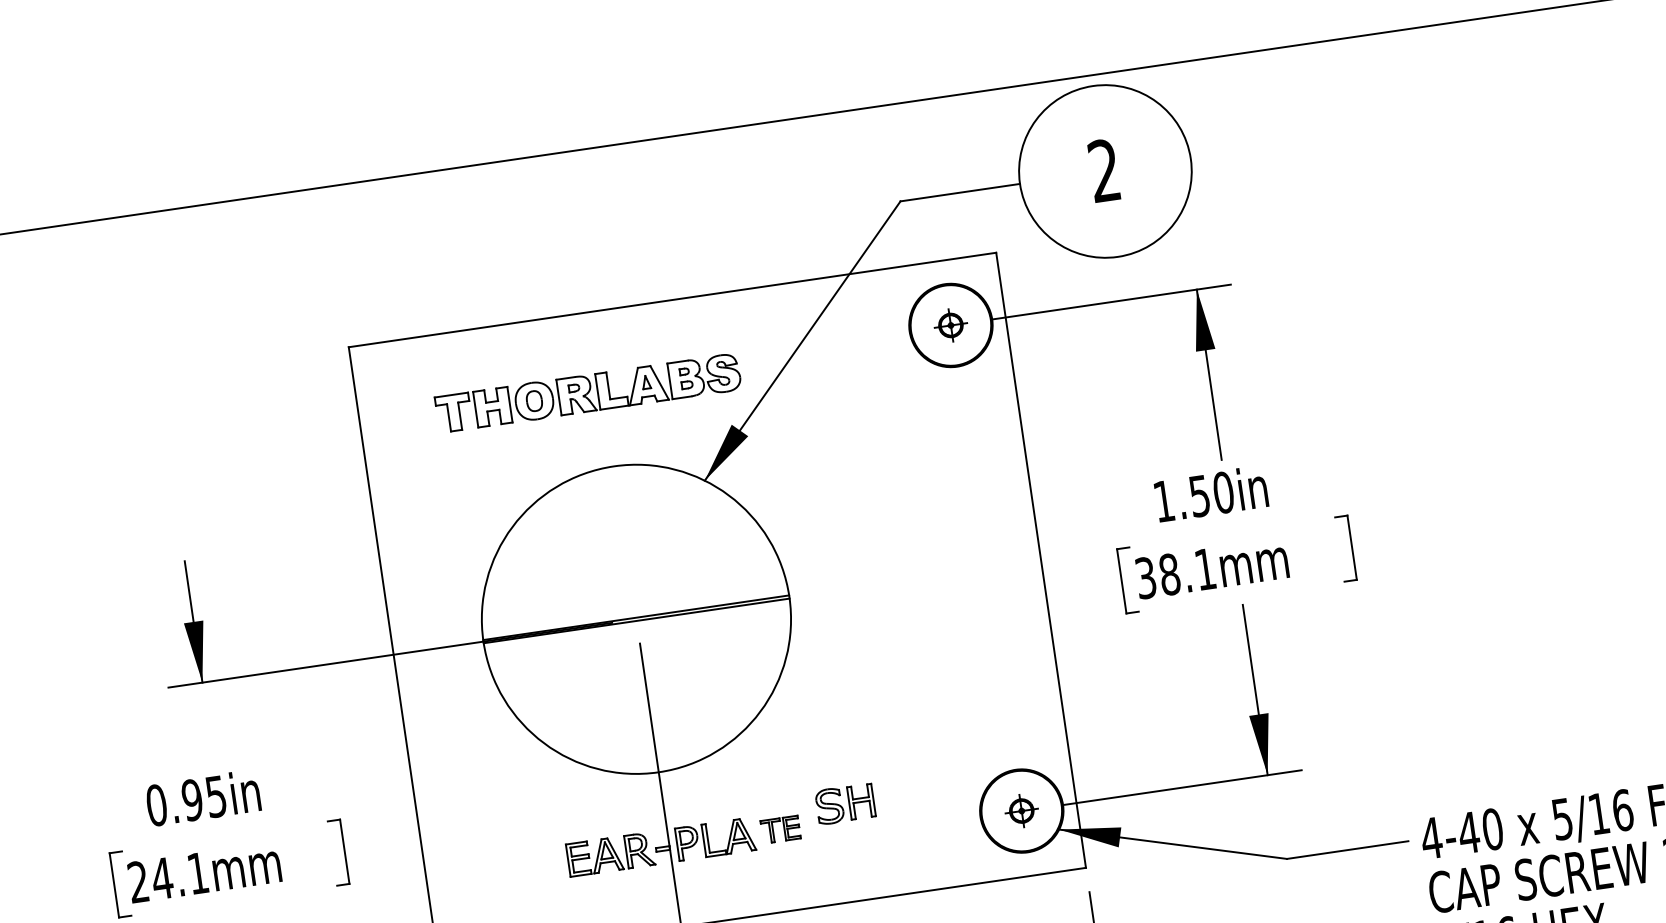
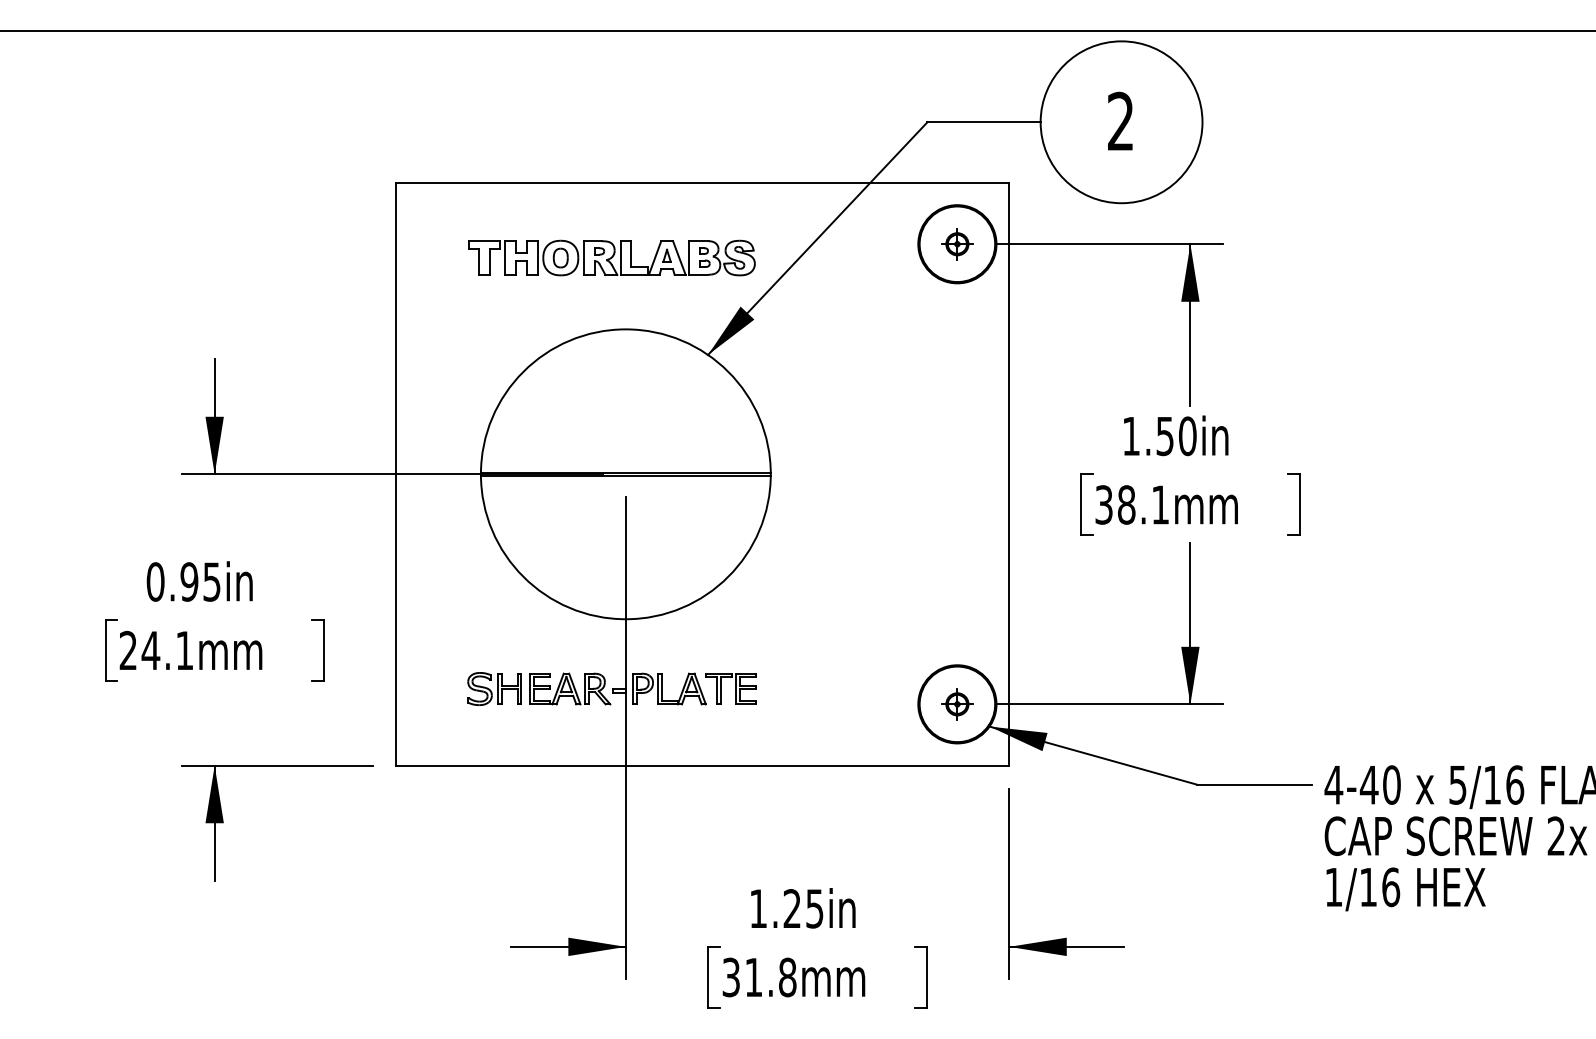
part: (845, 803) -> (494, 688), moved
part: (779, 829) -> (730, 688), size x1.43

